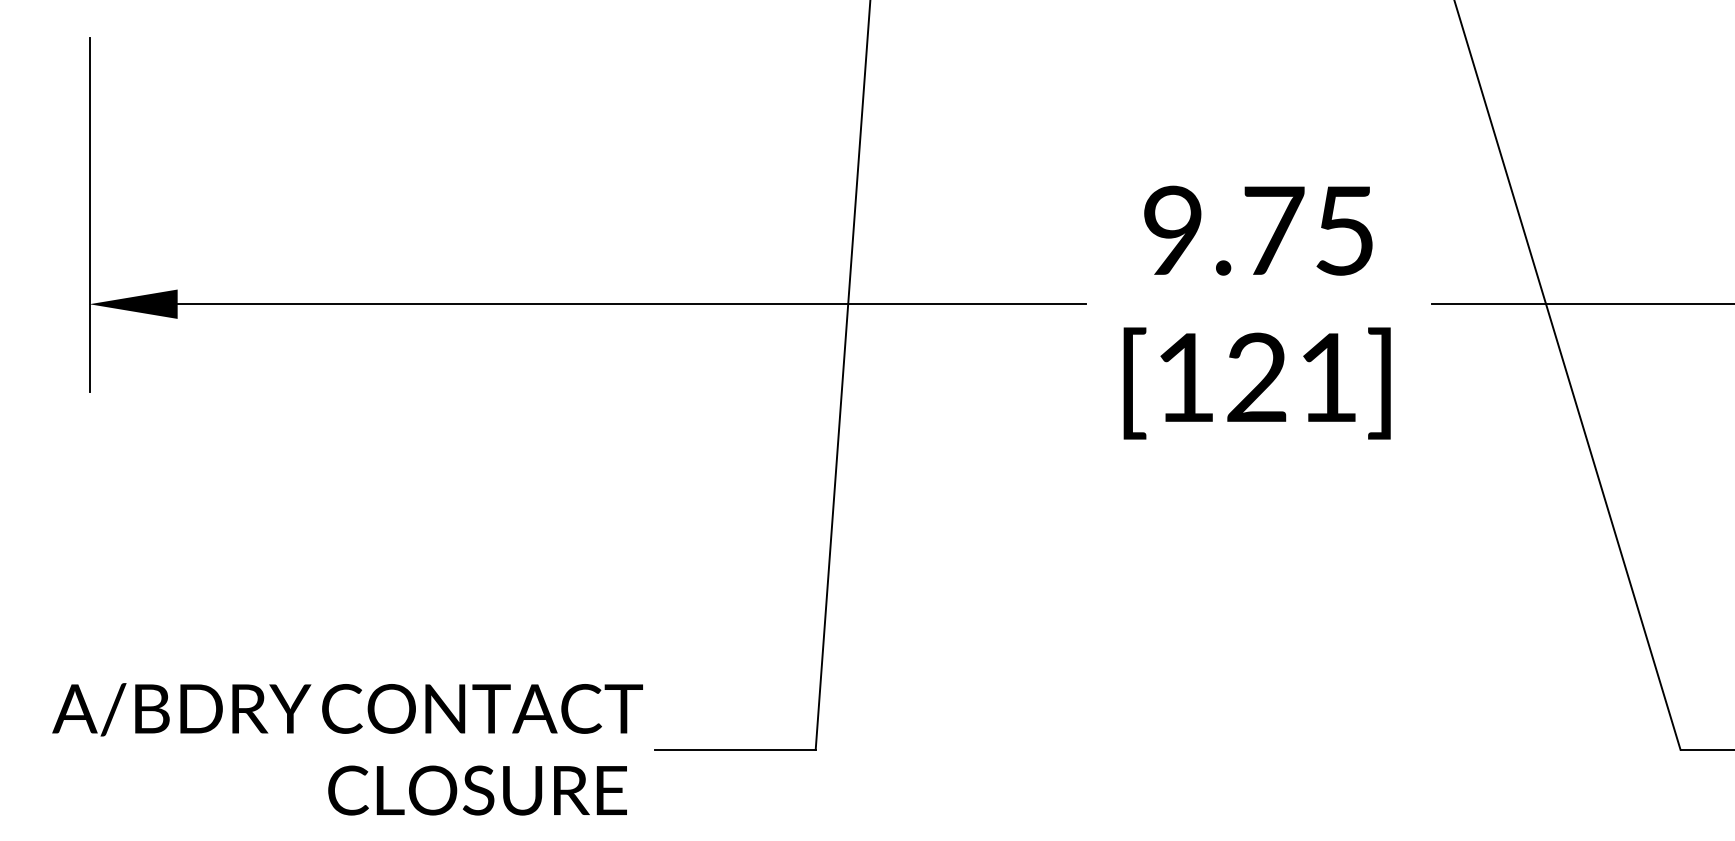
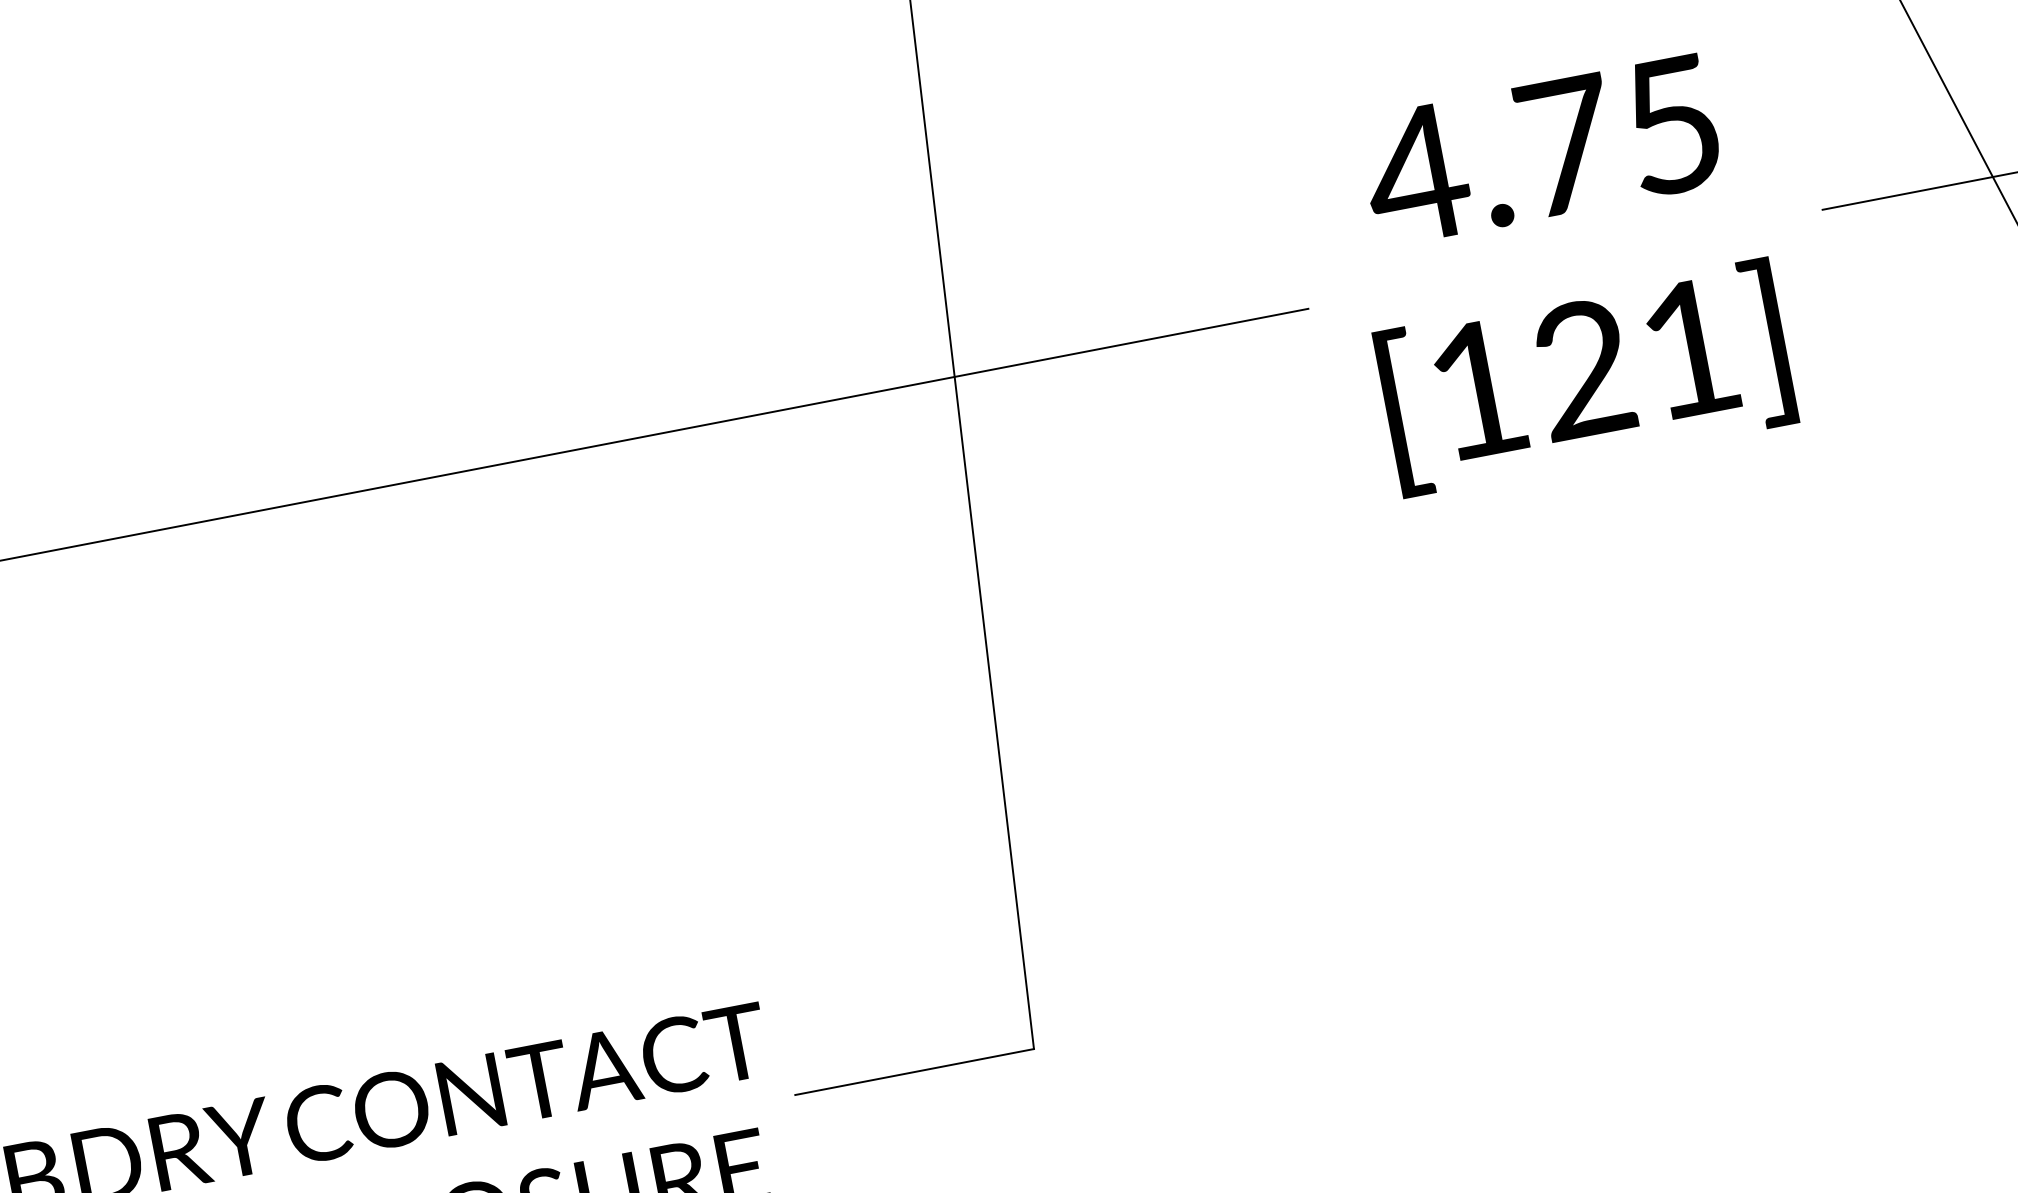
text: (1172, 229) -> (1415, 172), 9.75 -> 4.75

